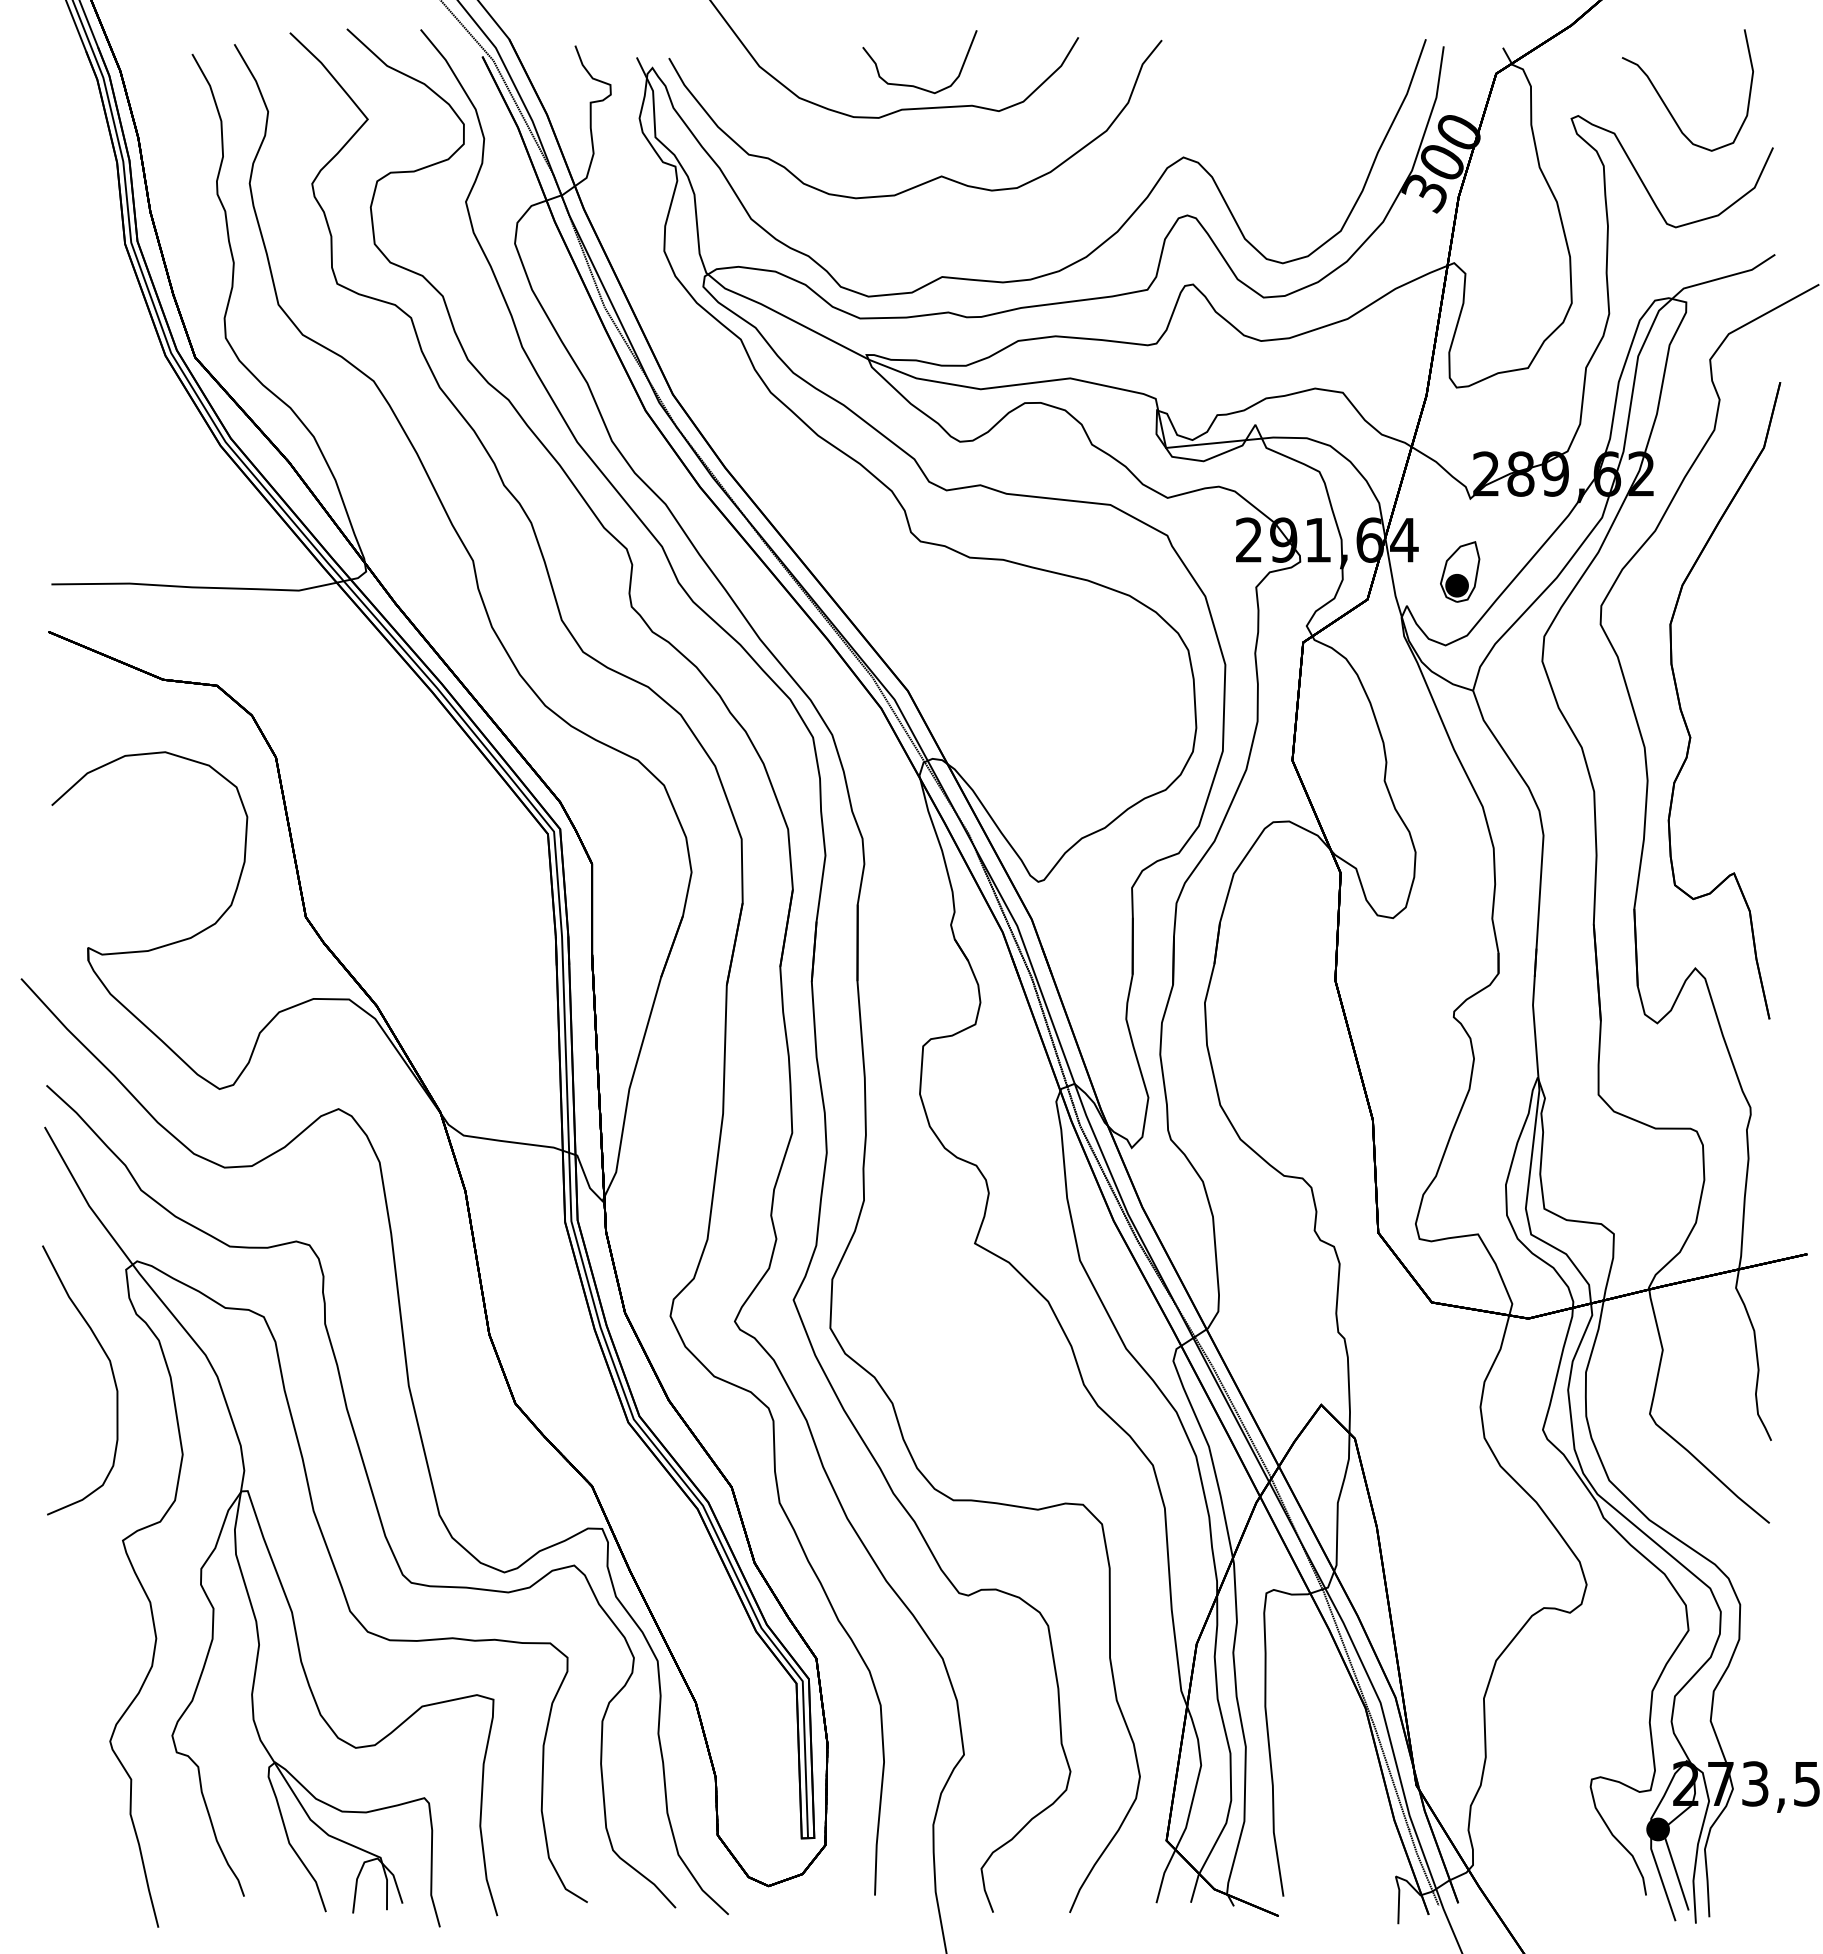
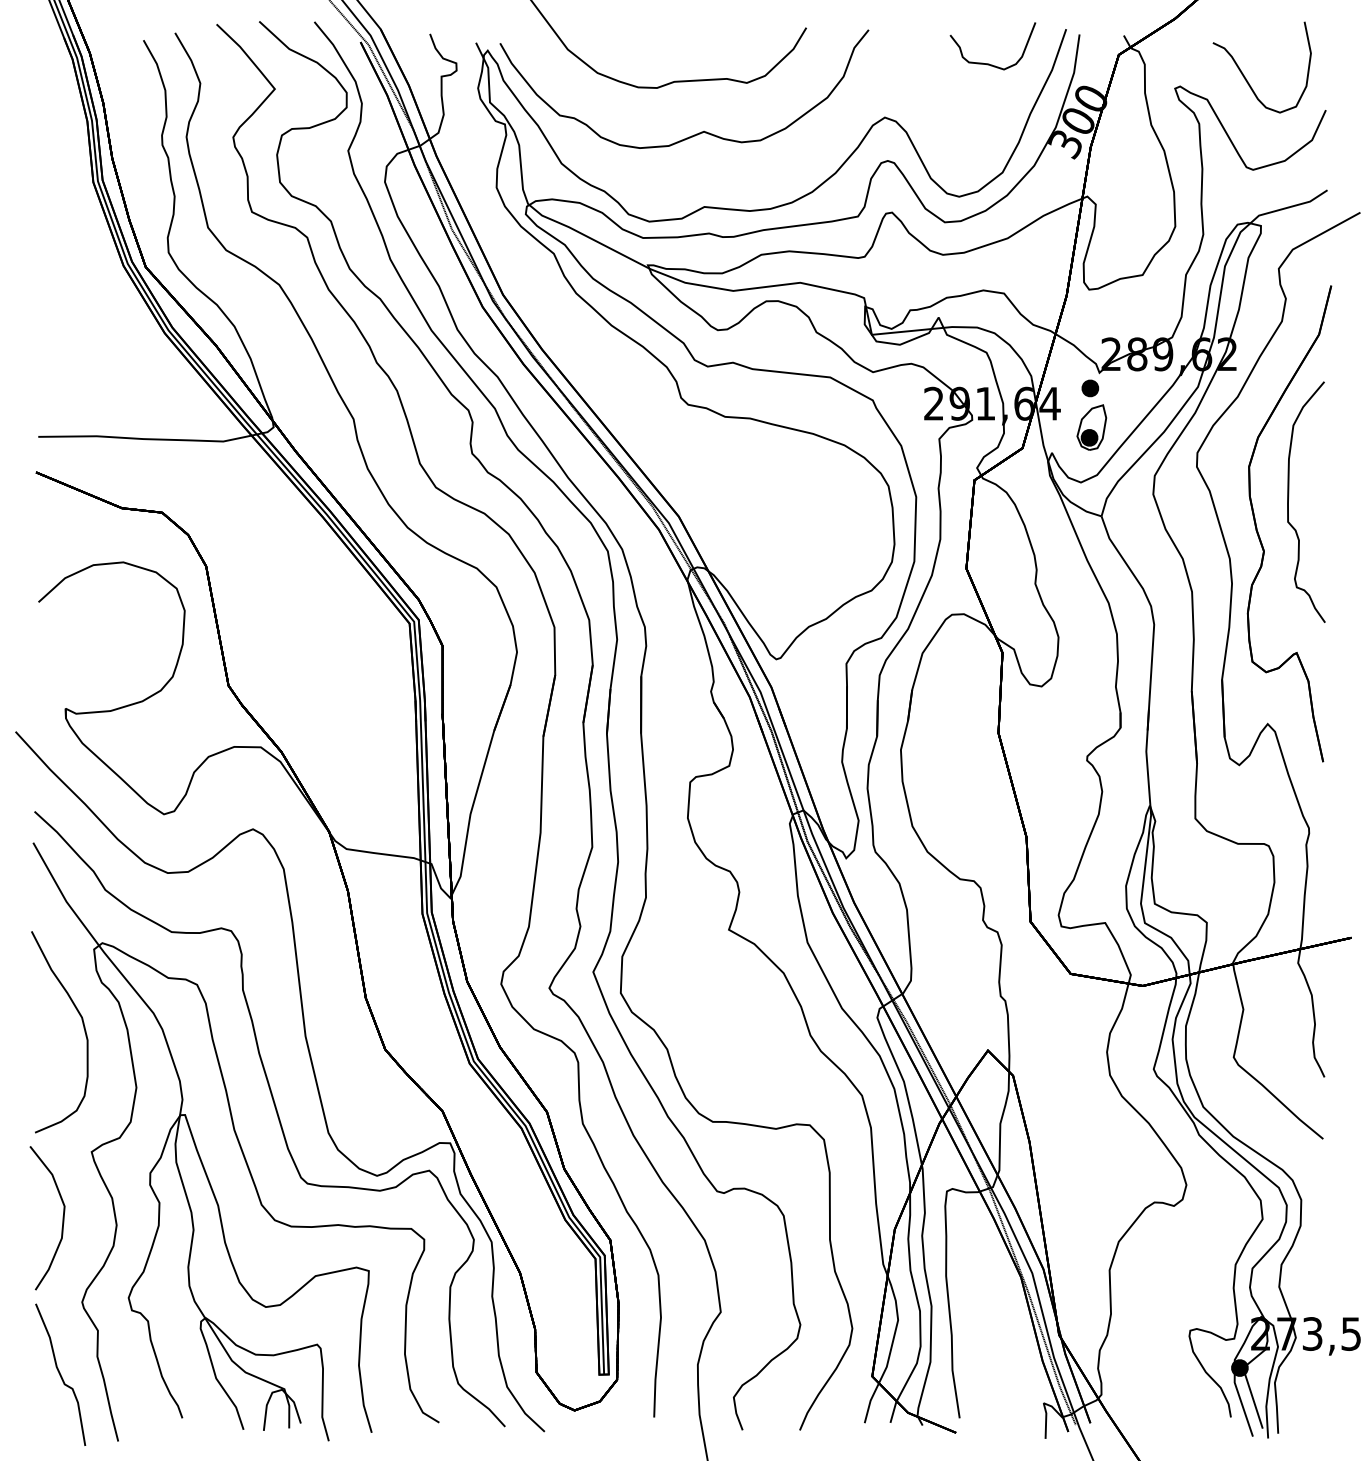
curve: (914, 85) -> (988, 63), moved
part: (1457, 519) -> (1089, 388), added
curve: (1723, 671) -> (1288, 502), added
curve: (84, 1628) -> (62, 1217), added
curve: (81, 1838) -> (60, 1374), added

